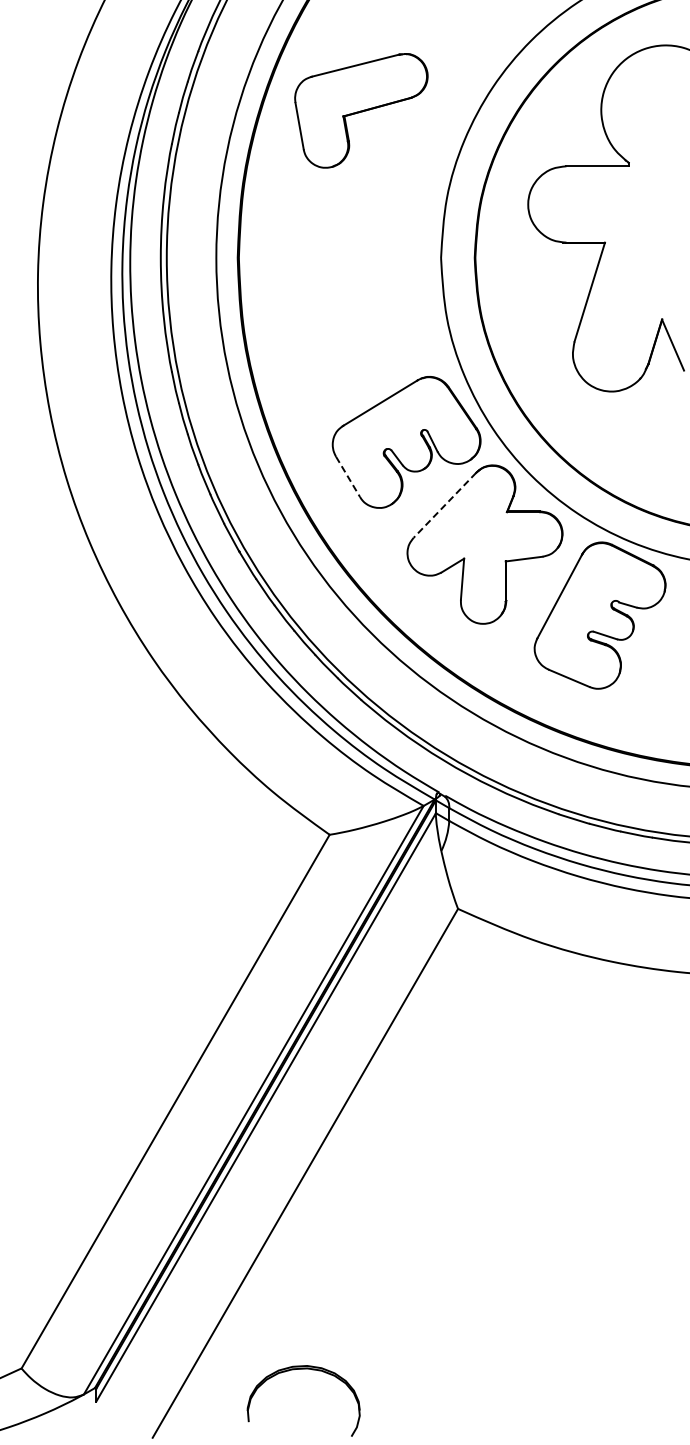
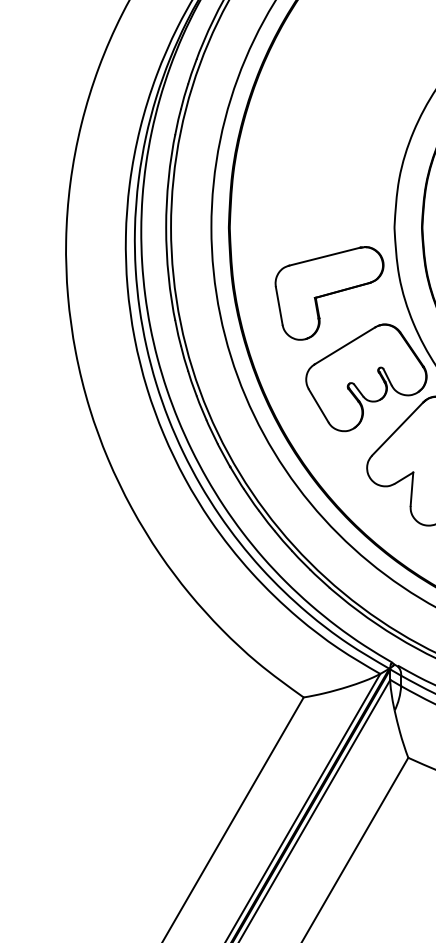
part: (361, 110) -> (329, 293), moved
line: (348, 477) -> (319, 406), dashed -> solid
line: (444, 505) -> (397, 429), dashed -> solid

